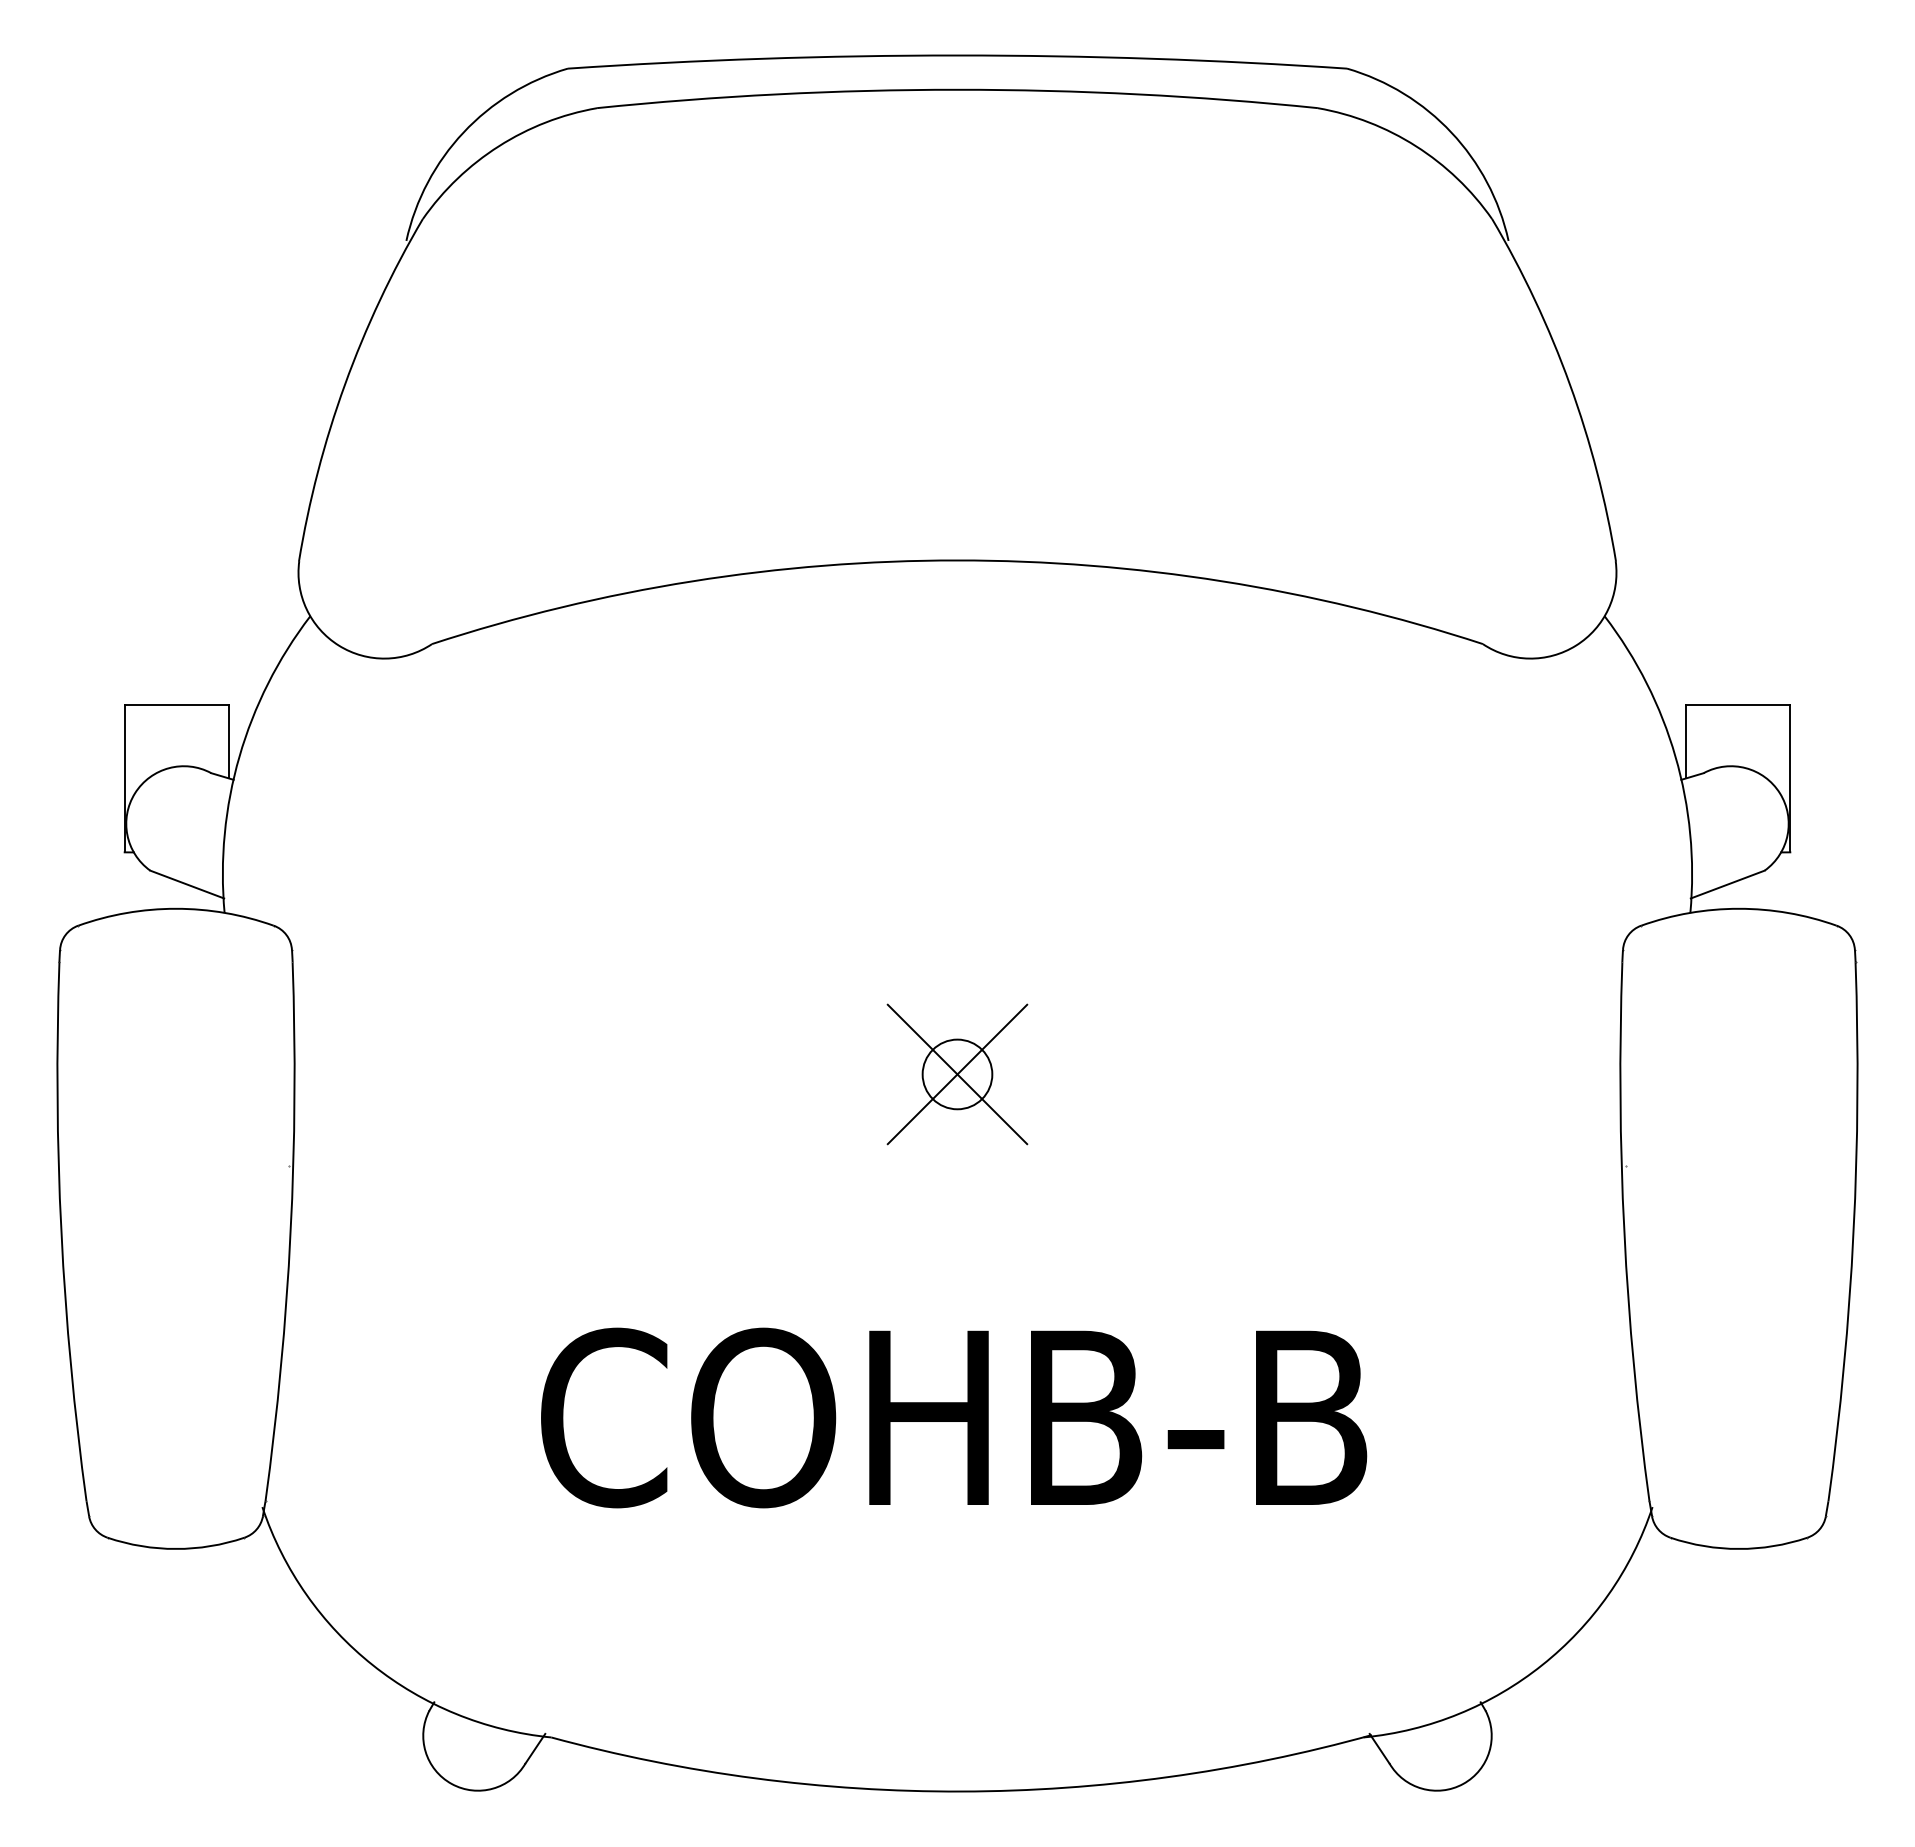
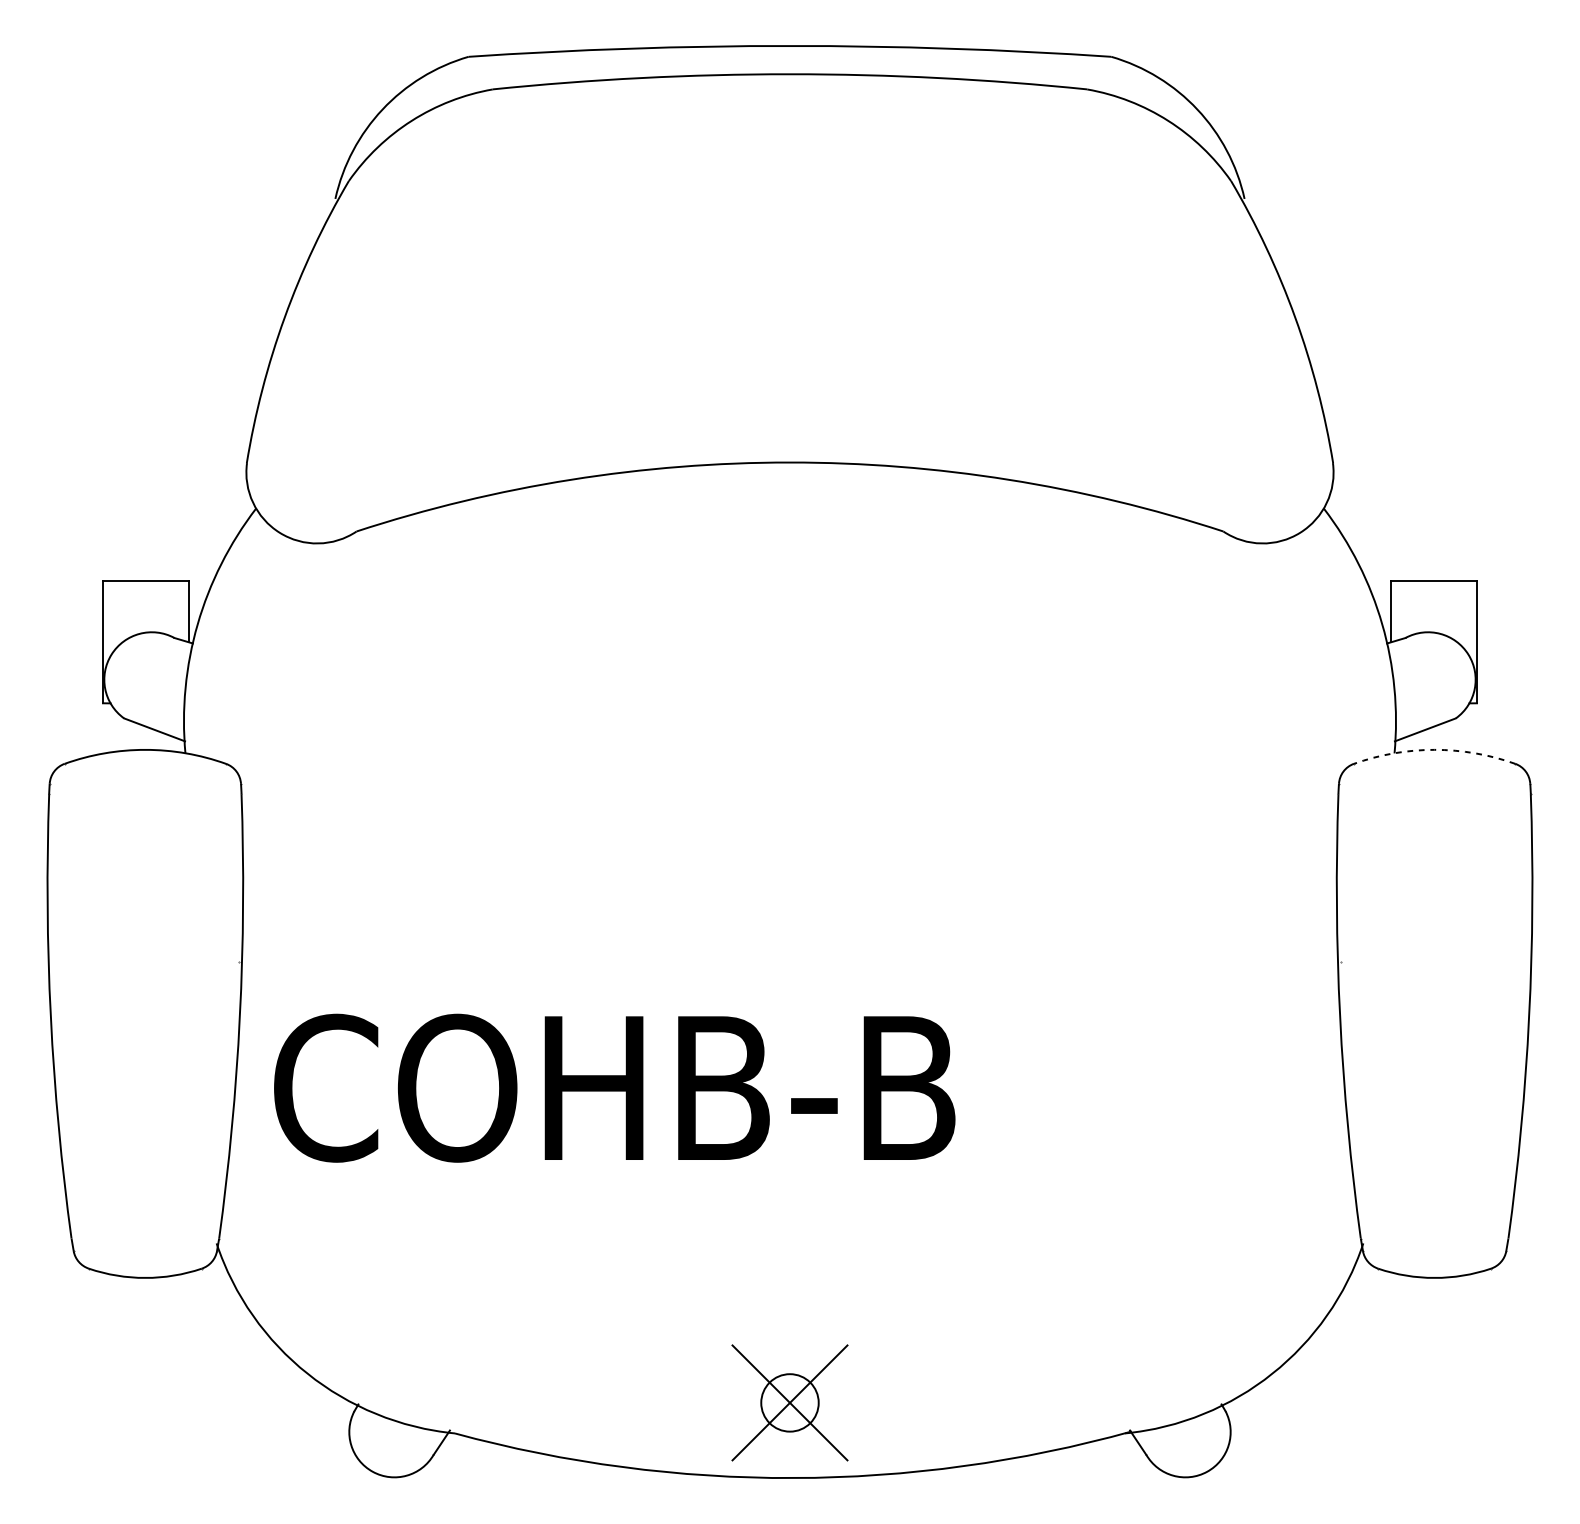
arc: (1738, 908) -> (1434, 749), solid -> dashed
part: (957, 1074) -> (790, 1402), moved
text: (954, 1417) -> (615, 1087), moved

